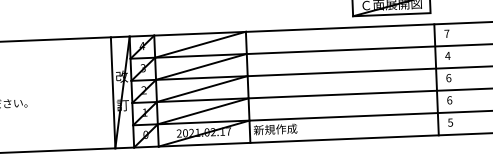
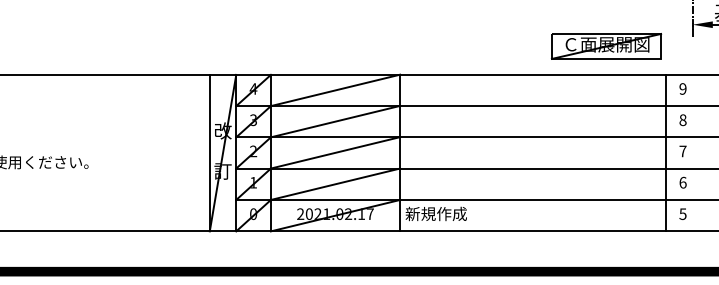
text: (446, 33) -> (682, 88), 7 -> 9
text: (447, 56) -> (682, 120), 4 -> 8
text: (448, 78) -> (682, 151), 6 -> 7

